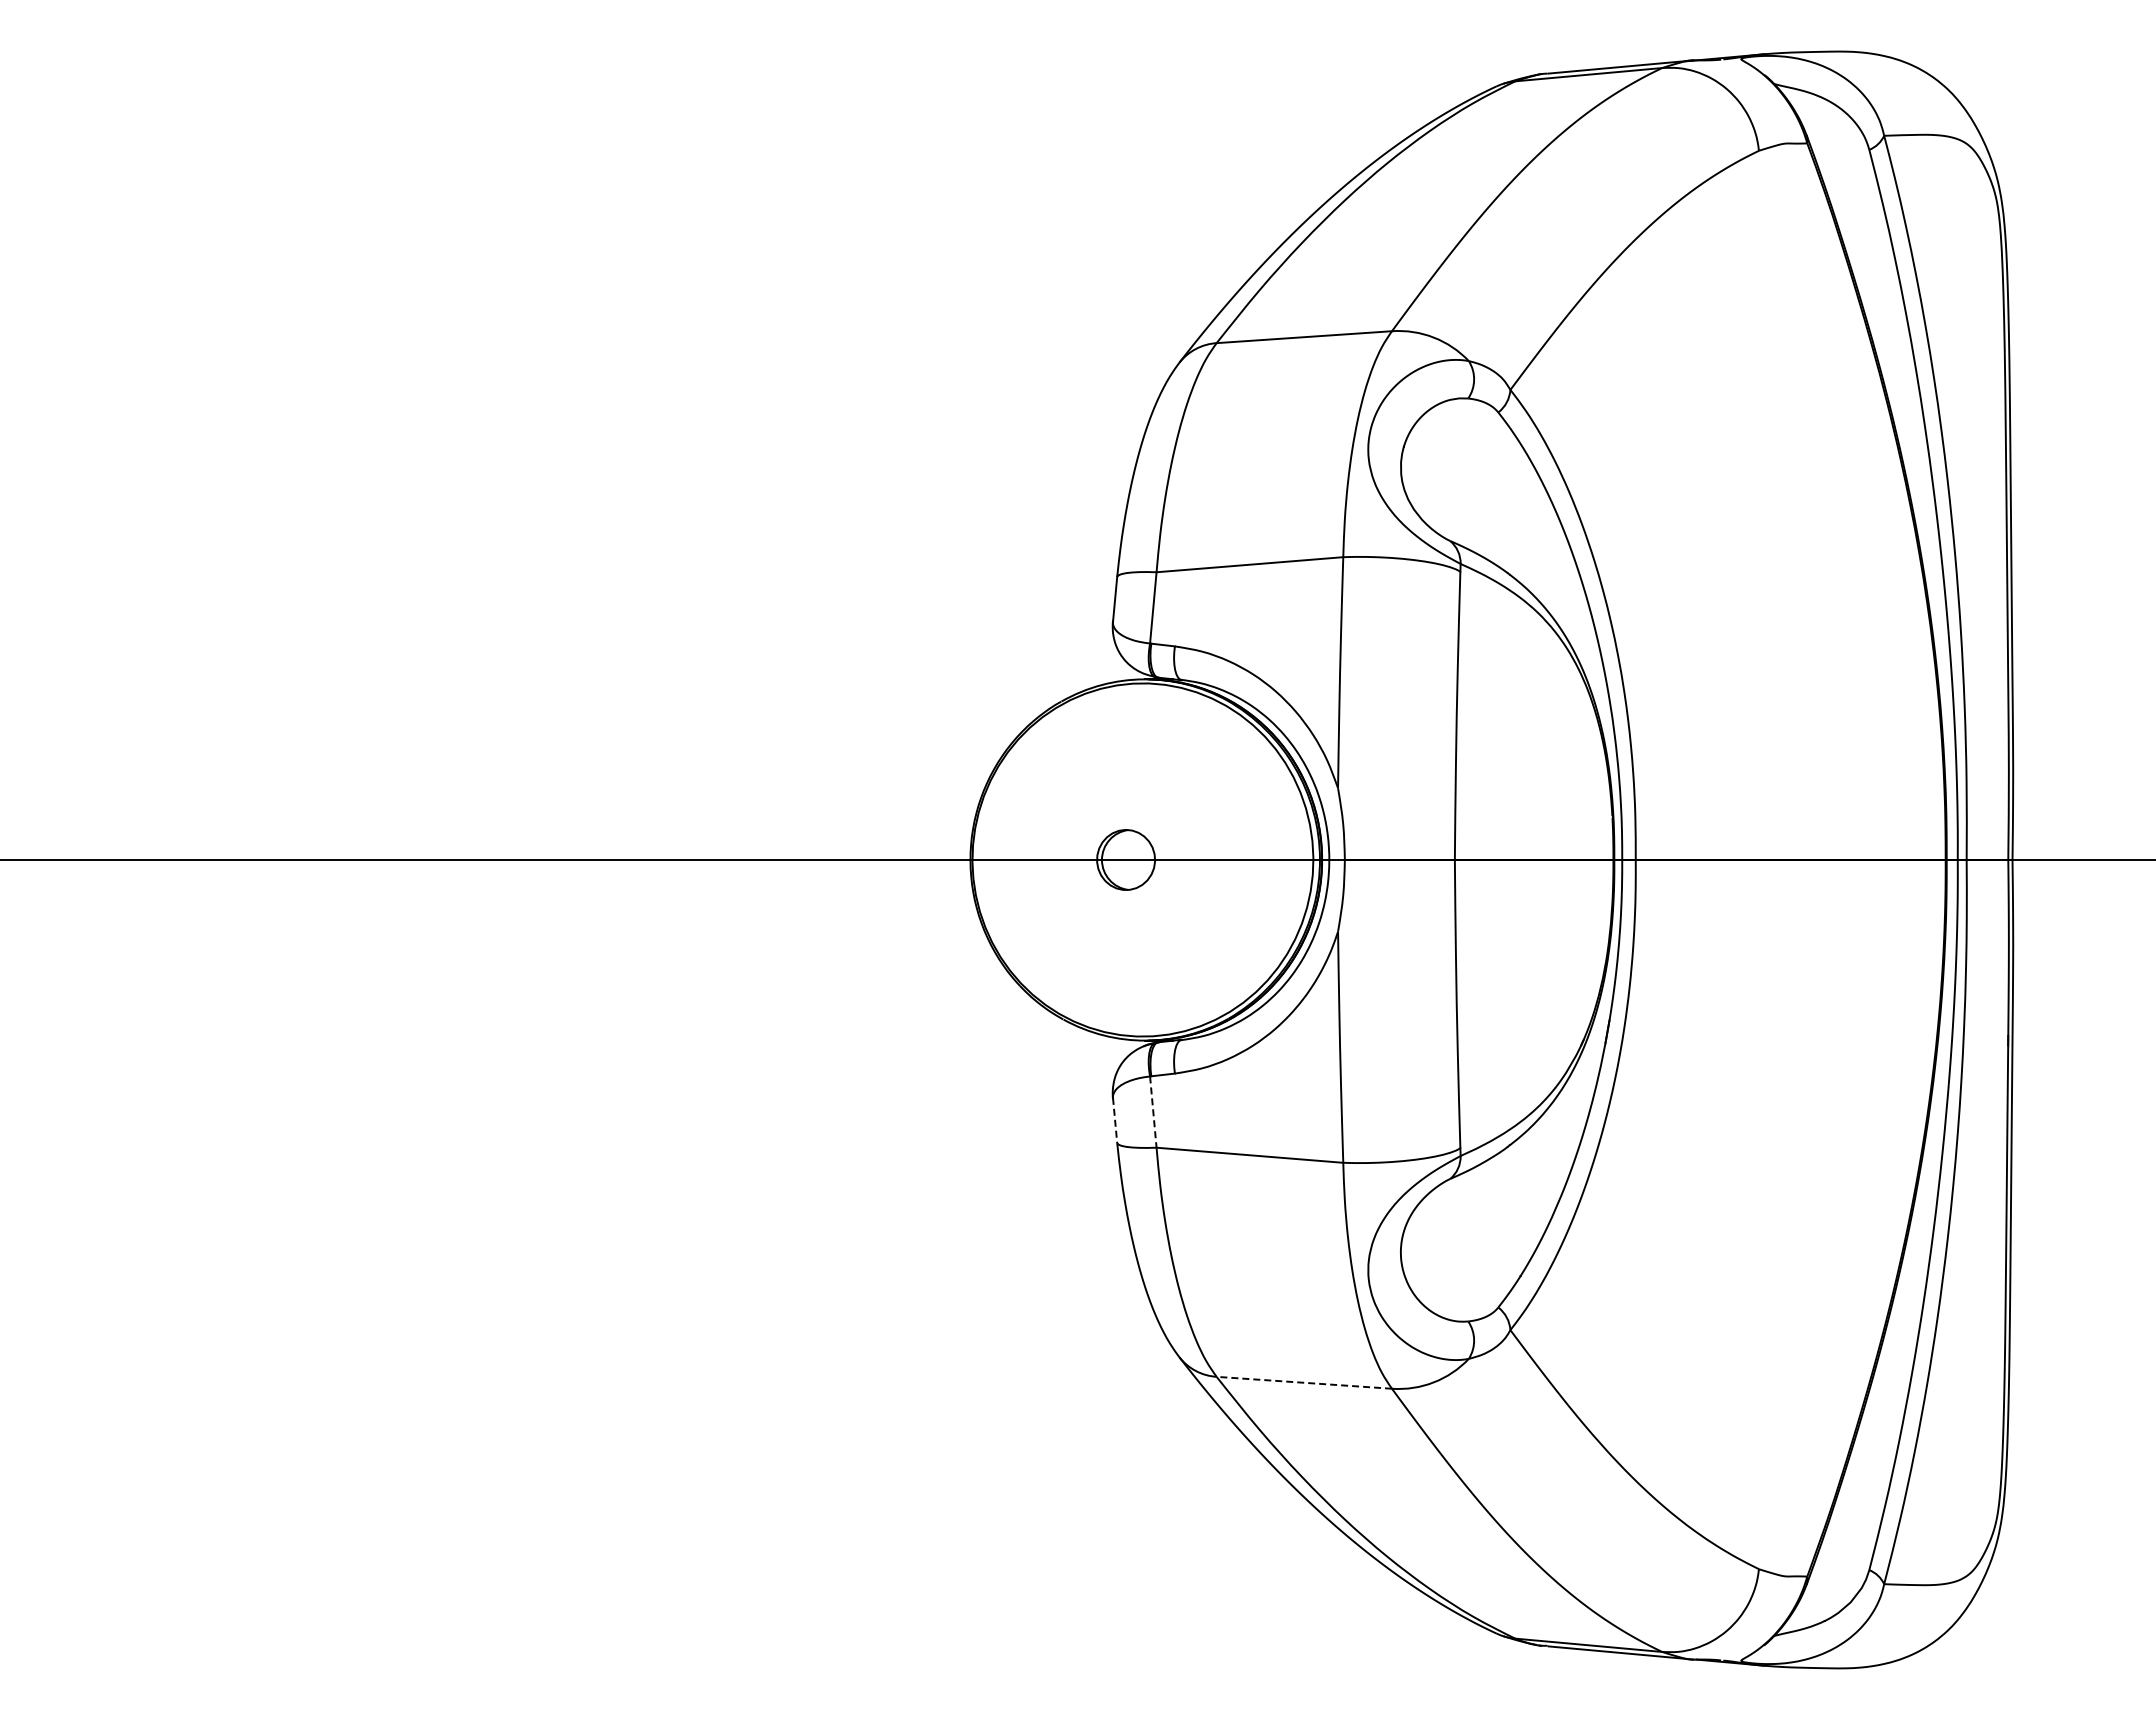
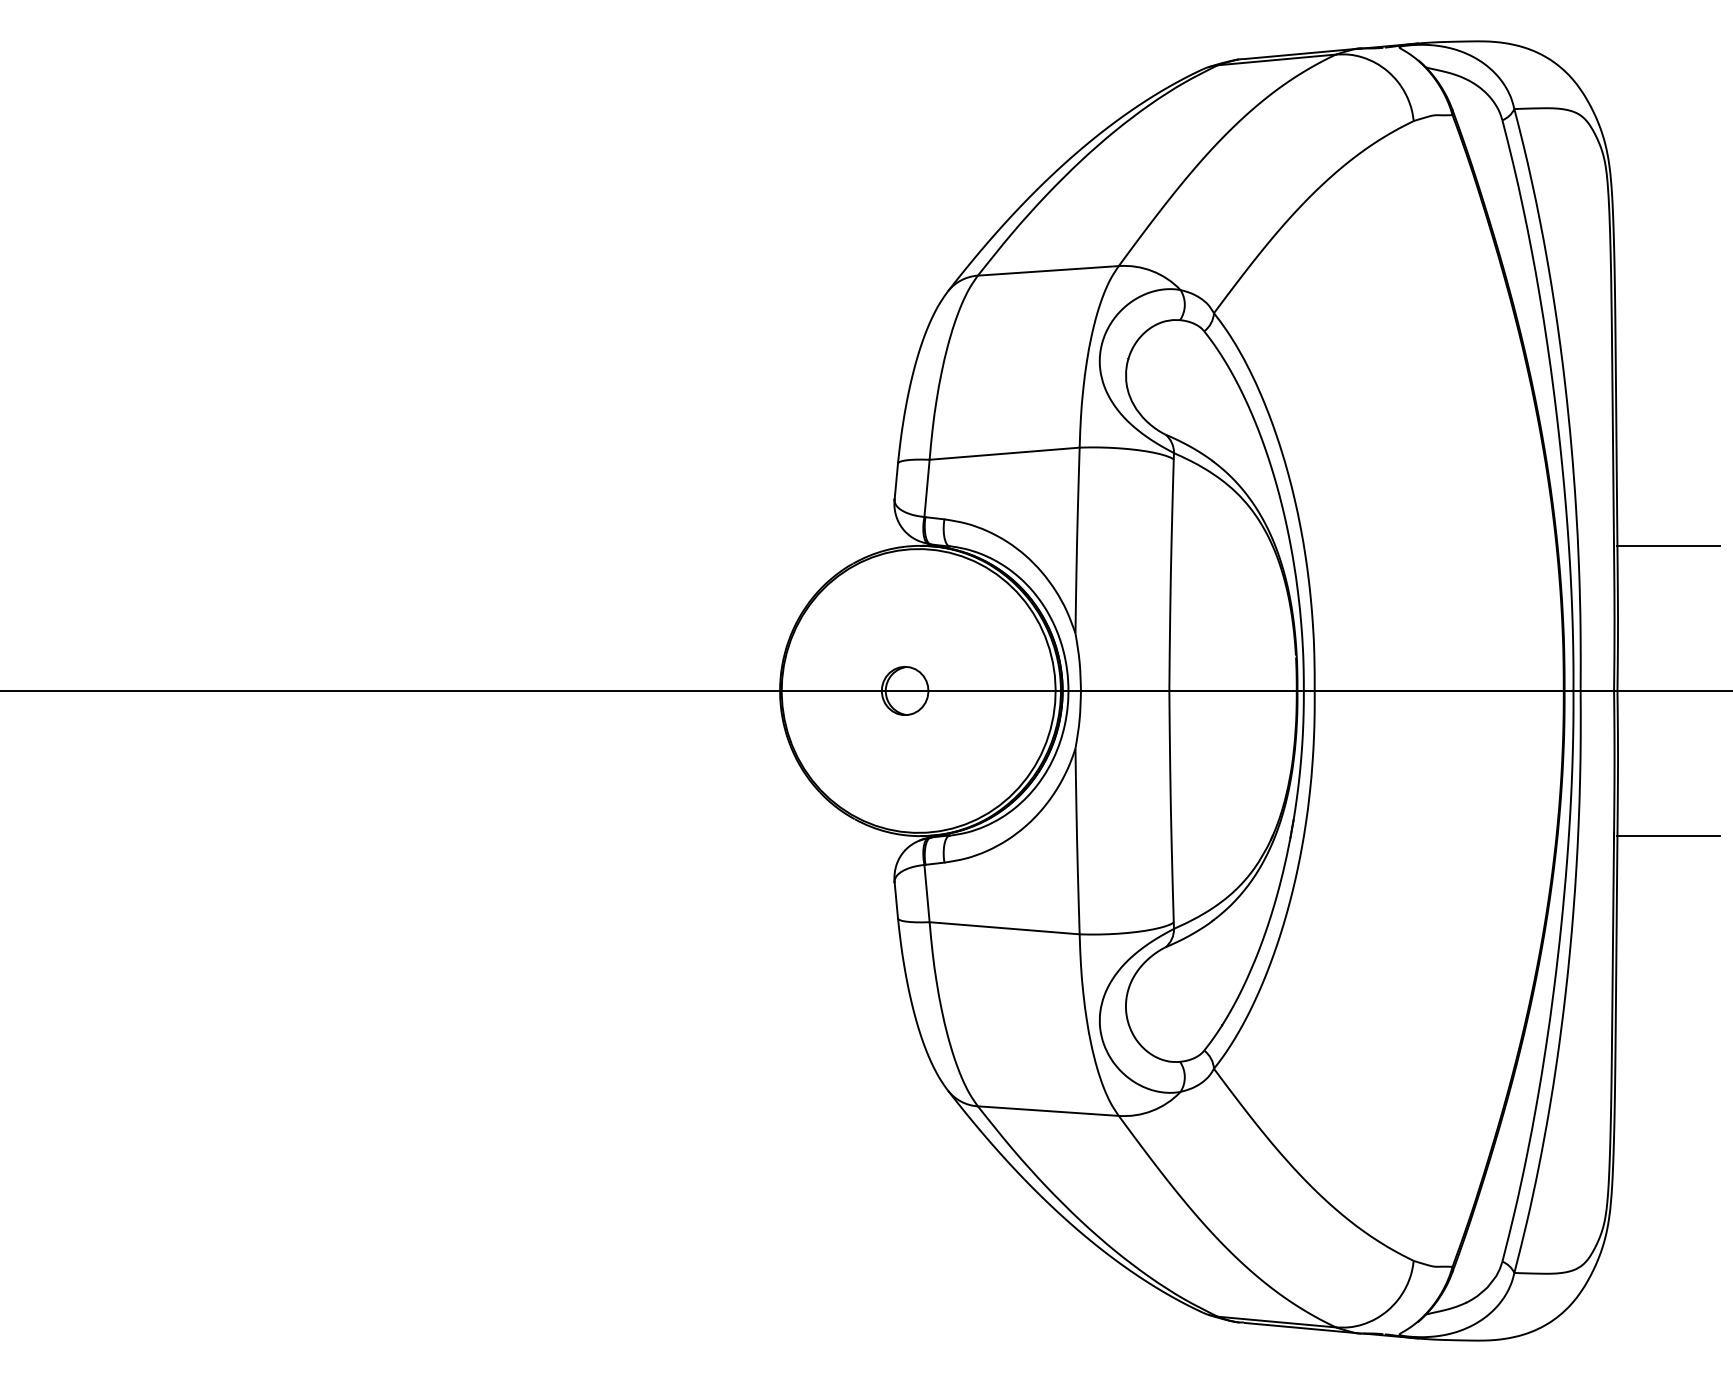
line: (2076, 679) -> (1668, 545), added
line: (2076, 1040) -> (1668, 836), added
line: (1153, 1112) -> (927, 893), dashed -> solid
line: (1115, 1120) -> (896, 900), dashed -> solid
line: (1304, 1382) -> (1048, 1110), dashed -> solid

